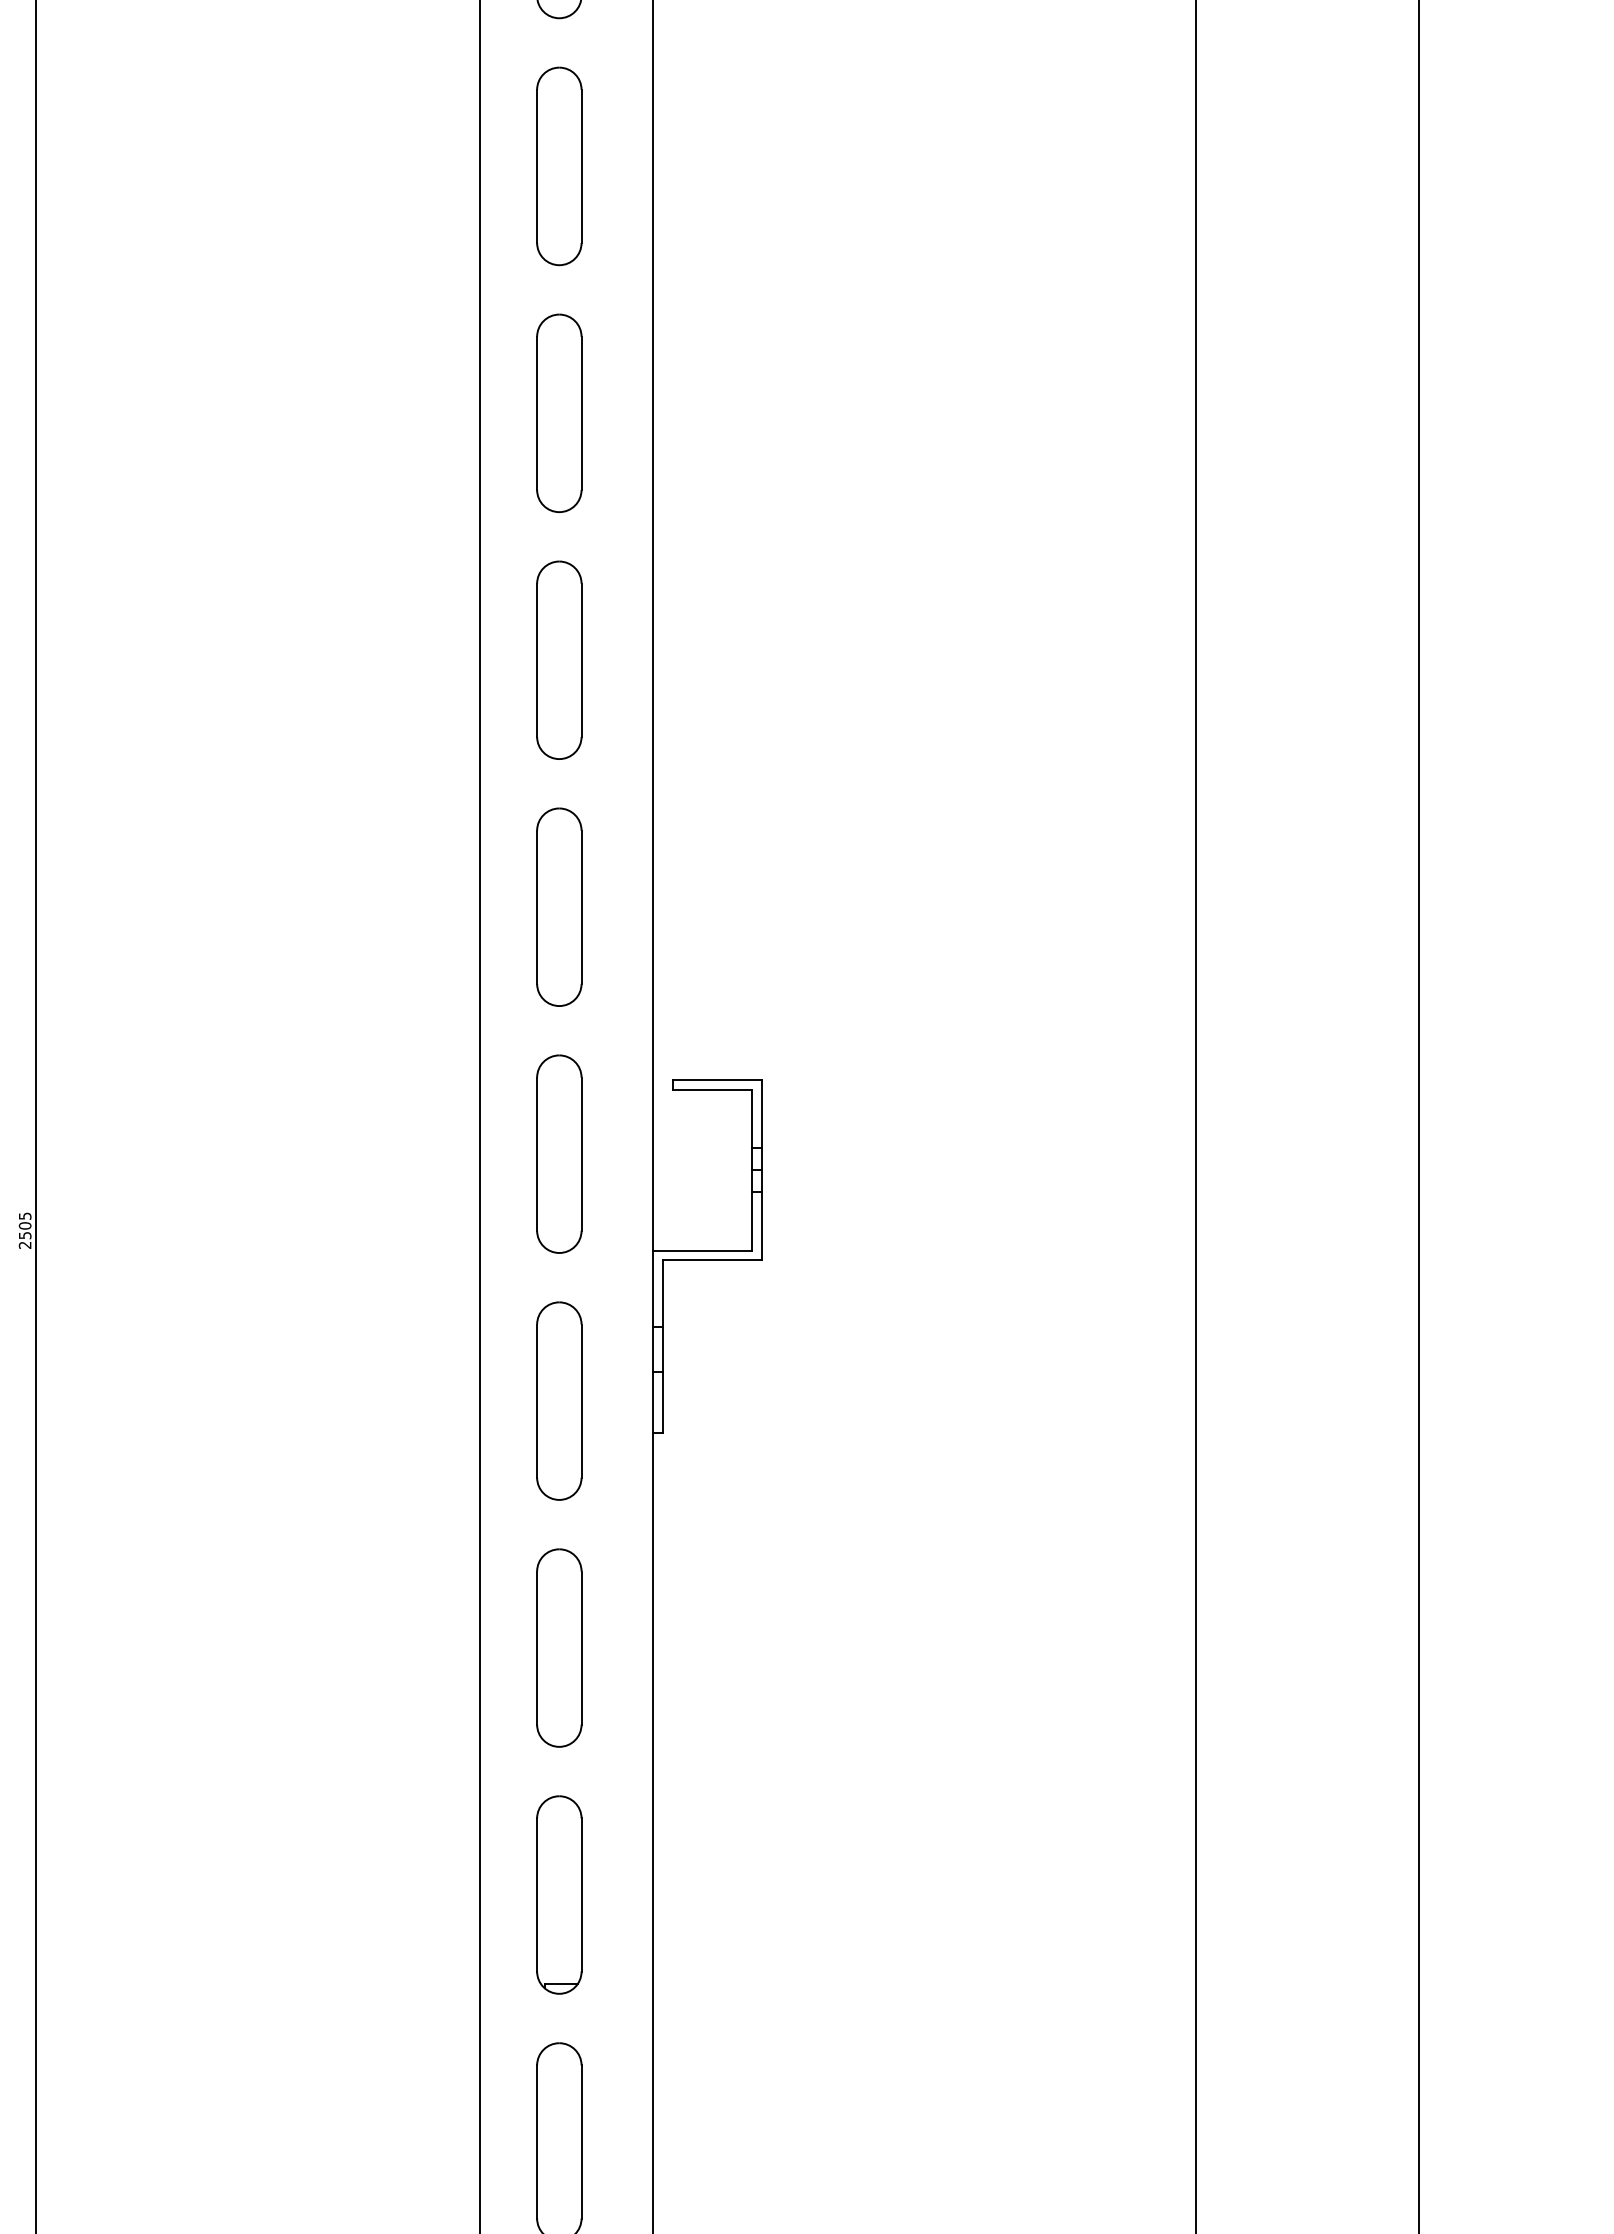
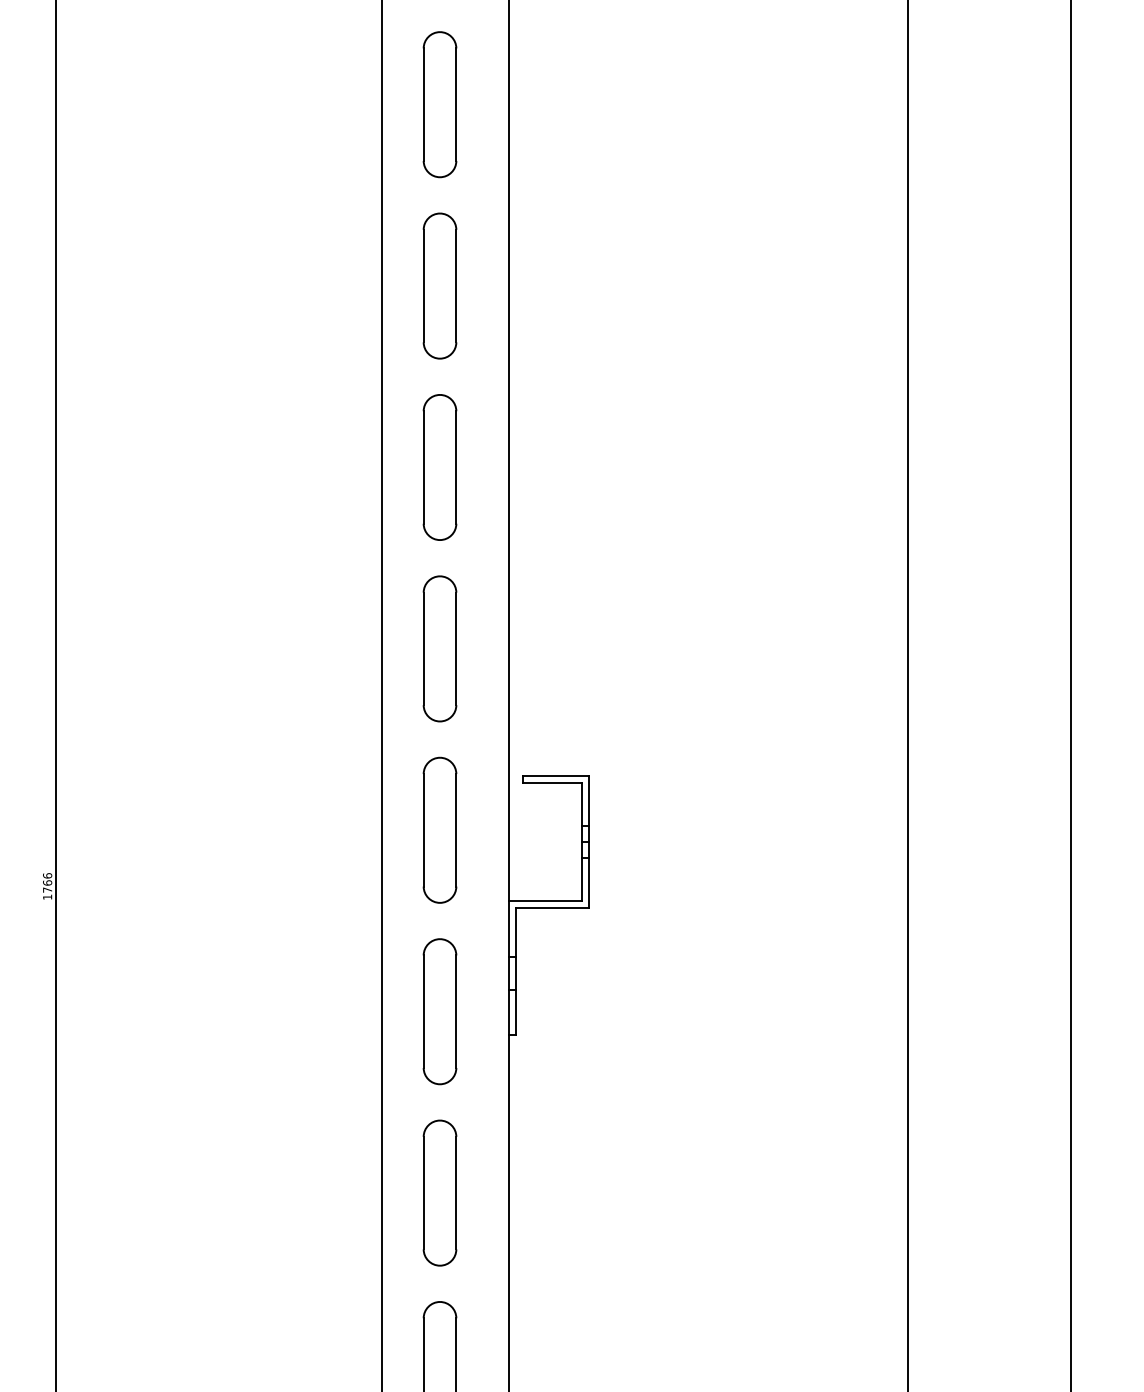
text: (24, 1230) -> (47, 886), 2505 -> 1766

